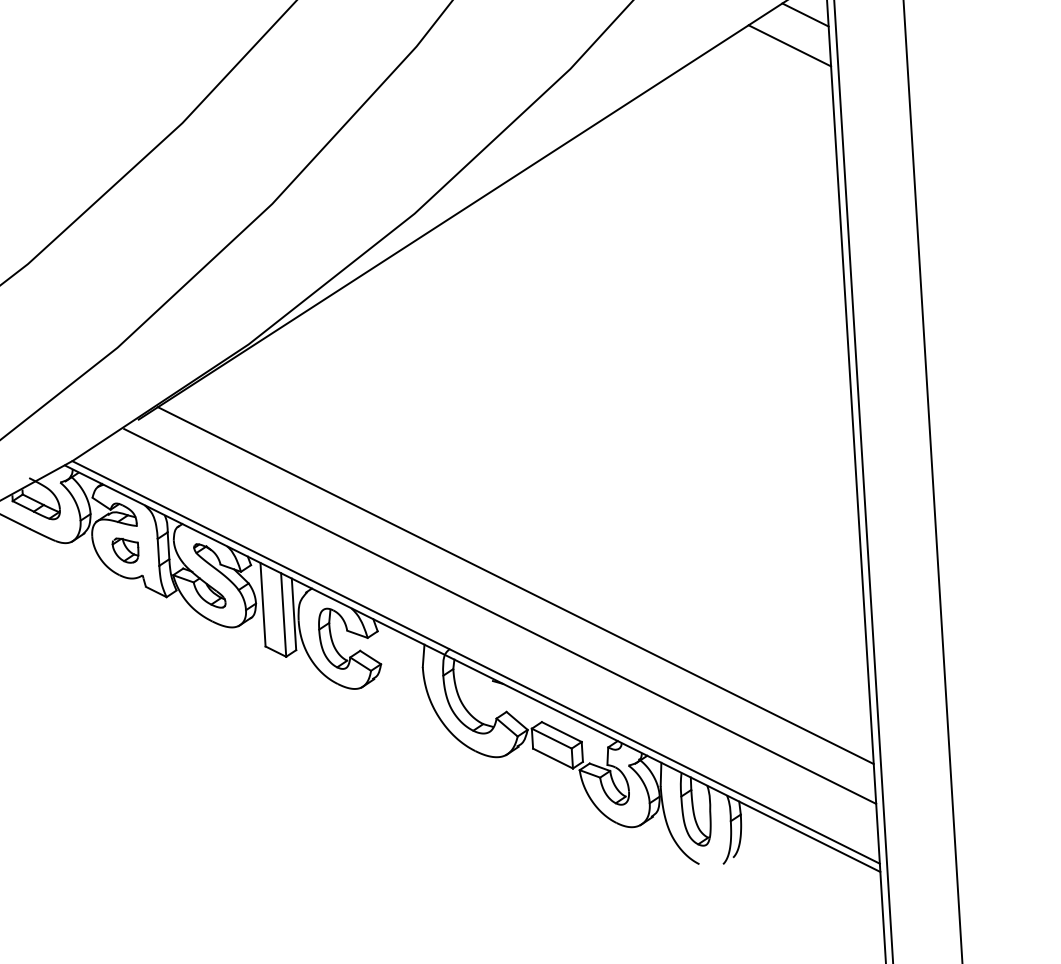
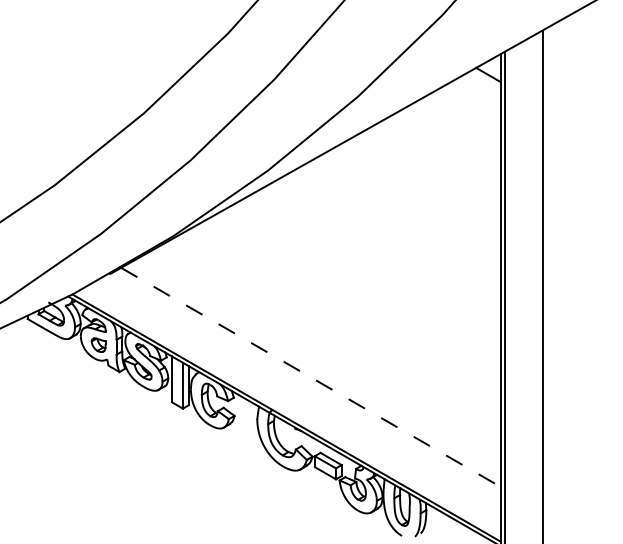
line: (789, 44) -> (478, 90), removed
line: (516, 585) -> (311, 377), solid -> dashed
line: (498, 616) -> (300, 393), removed

